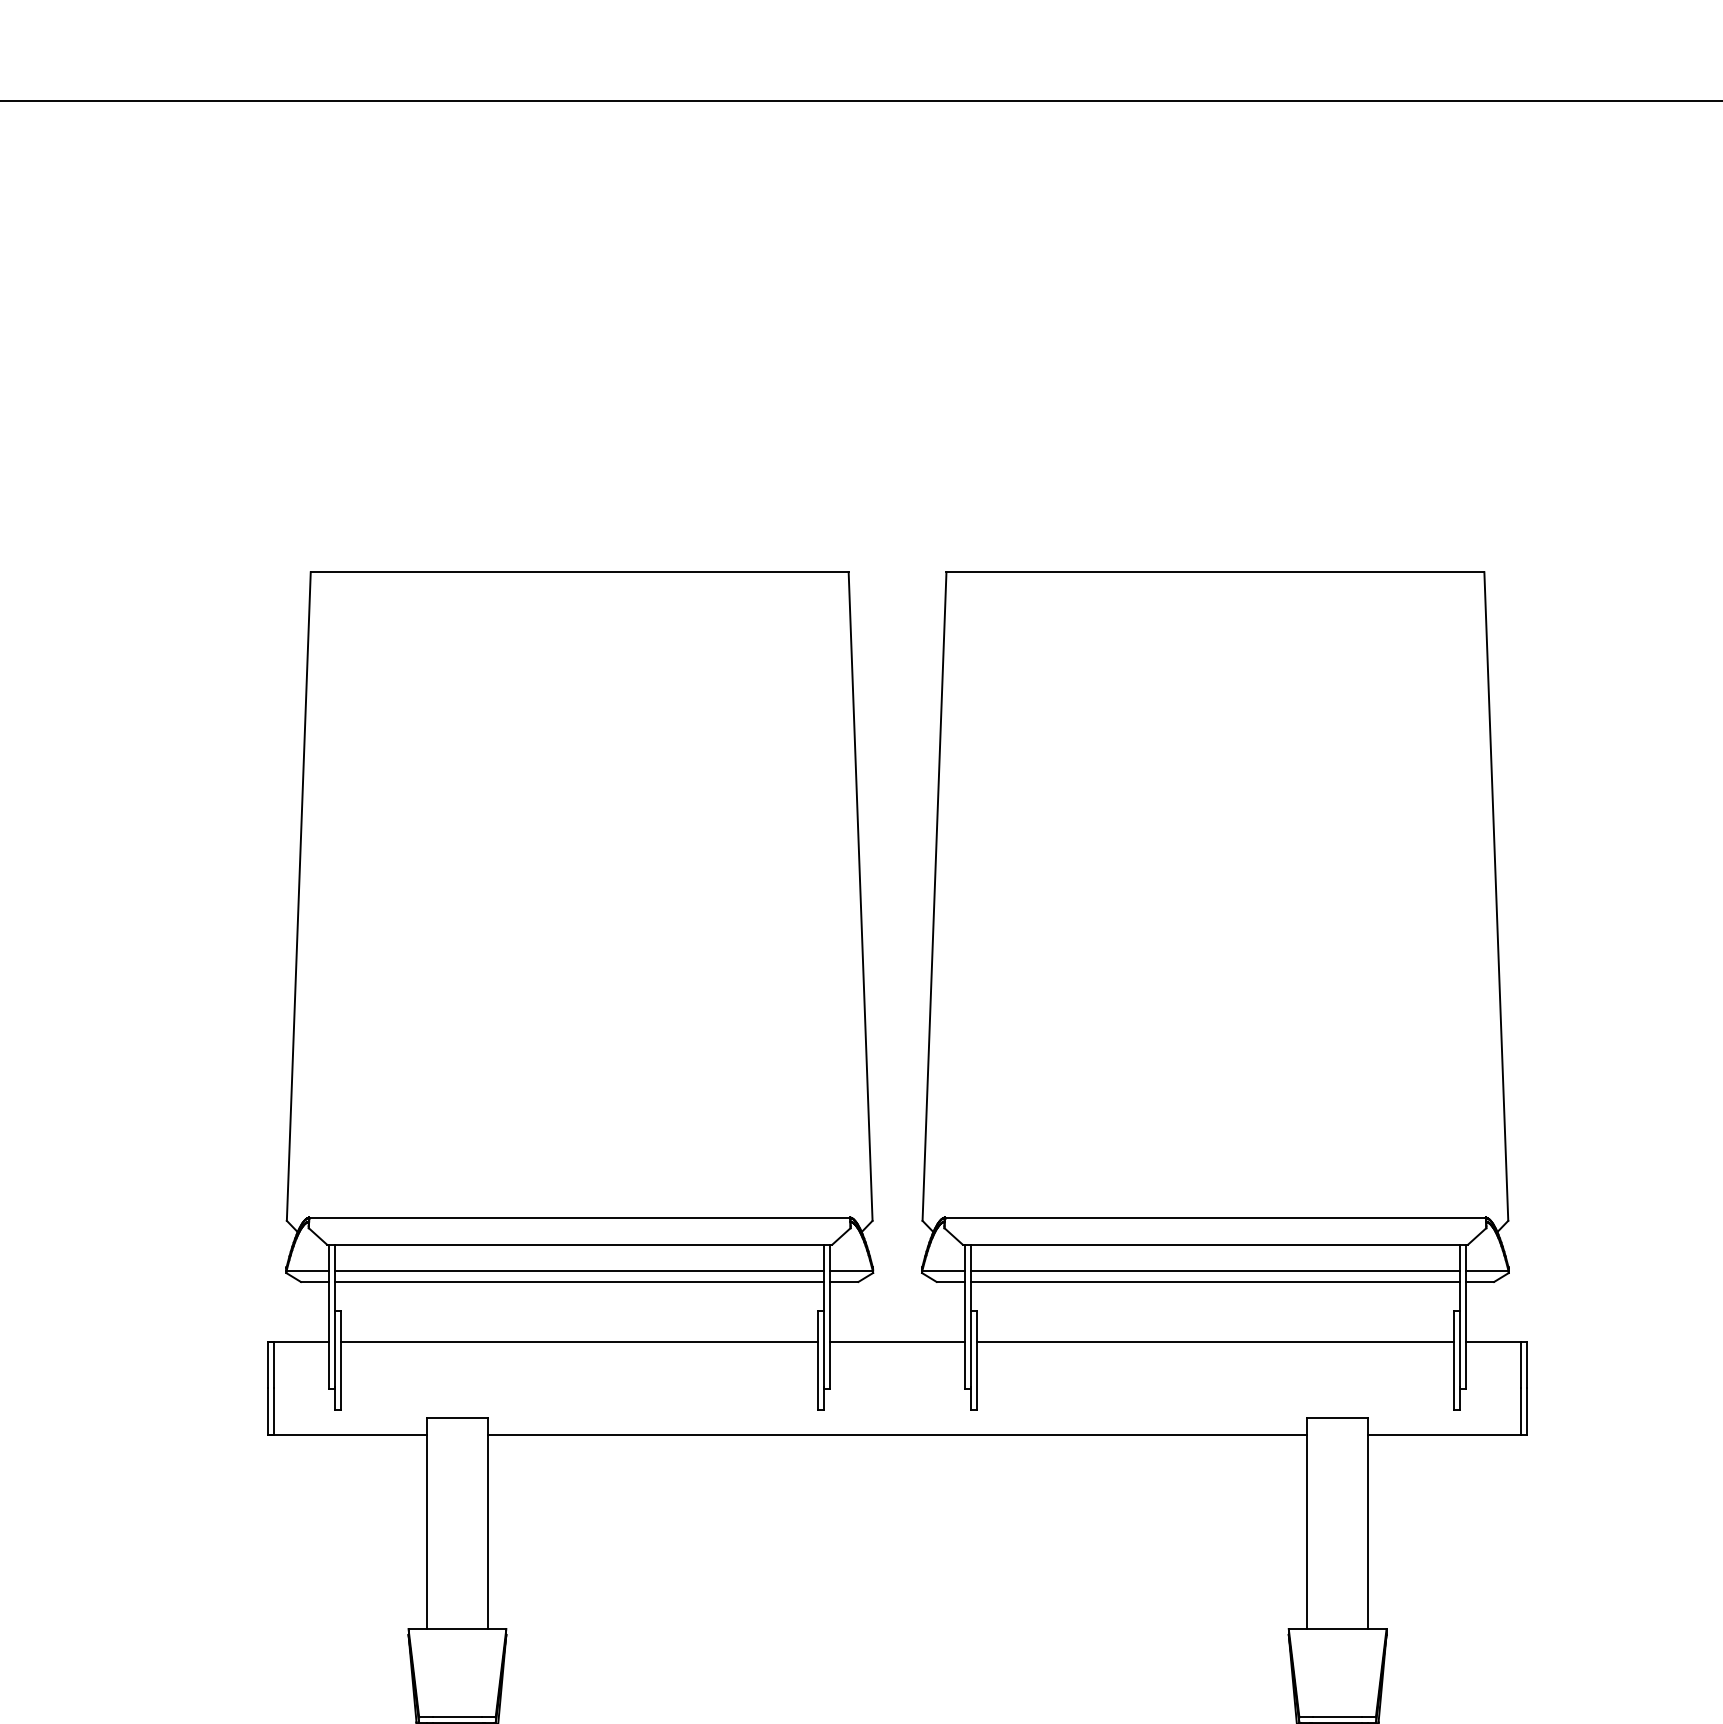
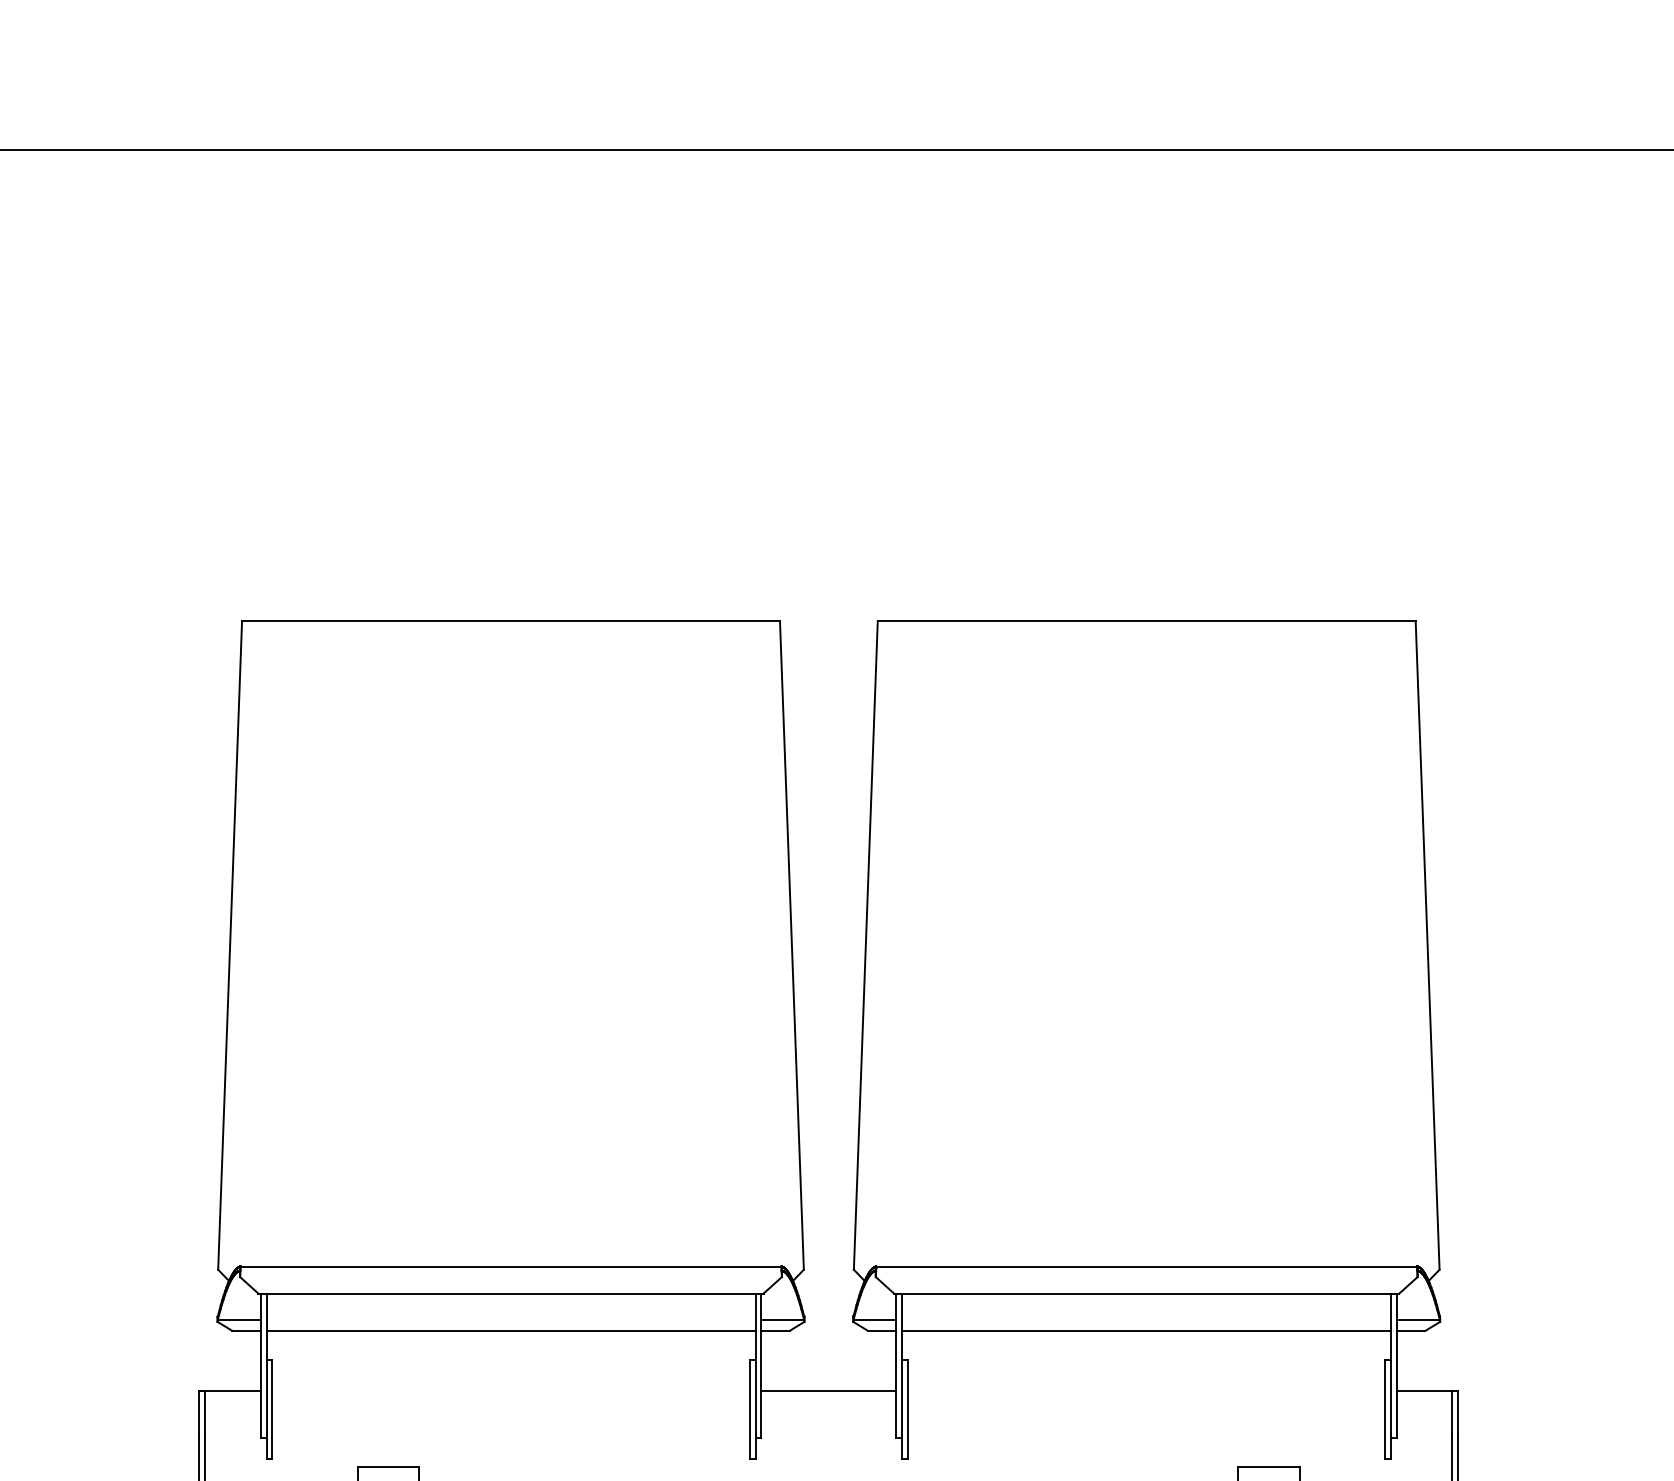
line: (579, 1271) -> (510, 1320), removed
line: (1214, 1271) -> (1145, 1320), removed
line: (579, 1341) -> (510, 1390), removed
line: (1215, 1341) -> (1146, 1390), removed

